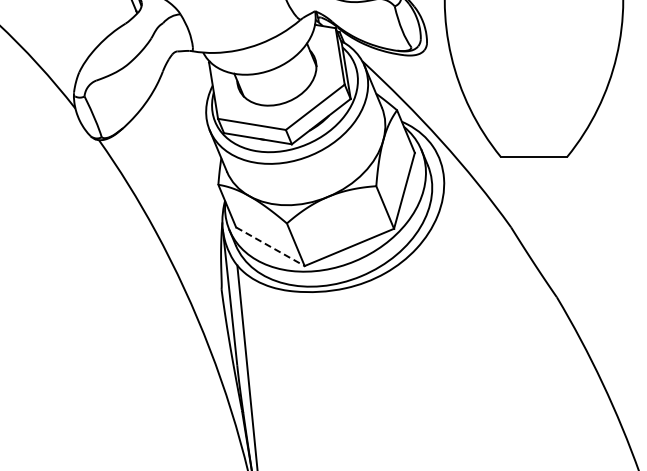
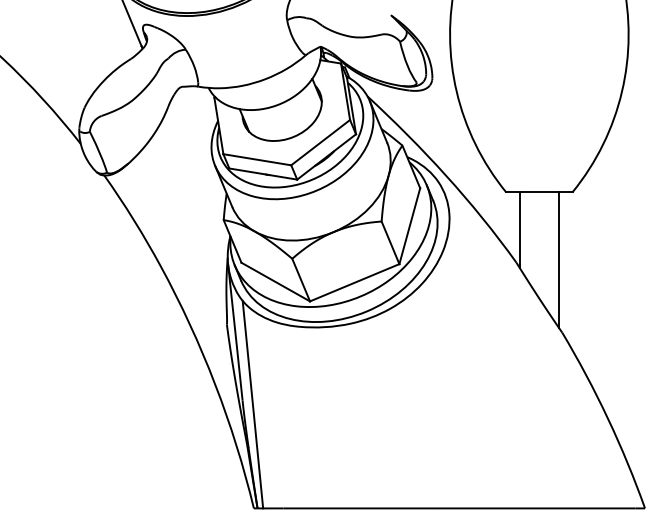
line: (514, 194) -> (519, 229), added
line: (554, 225) -> (559, 260), added
line: (271, 247) -> (276, 282), dashed -> solid

